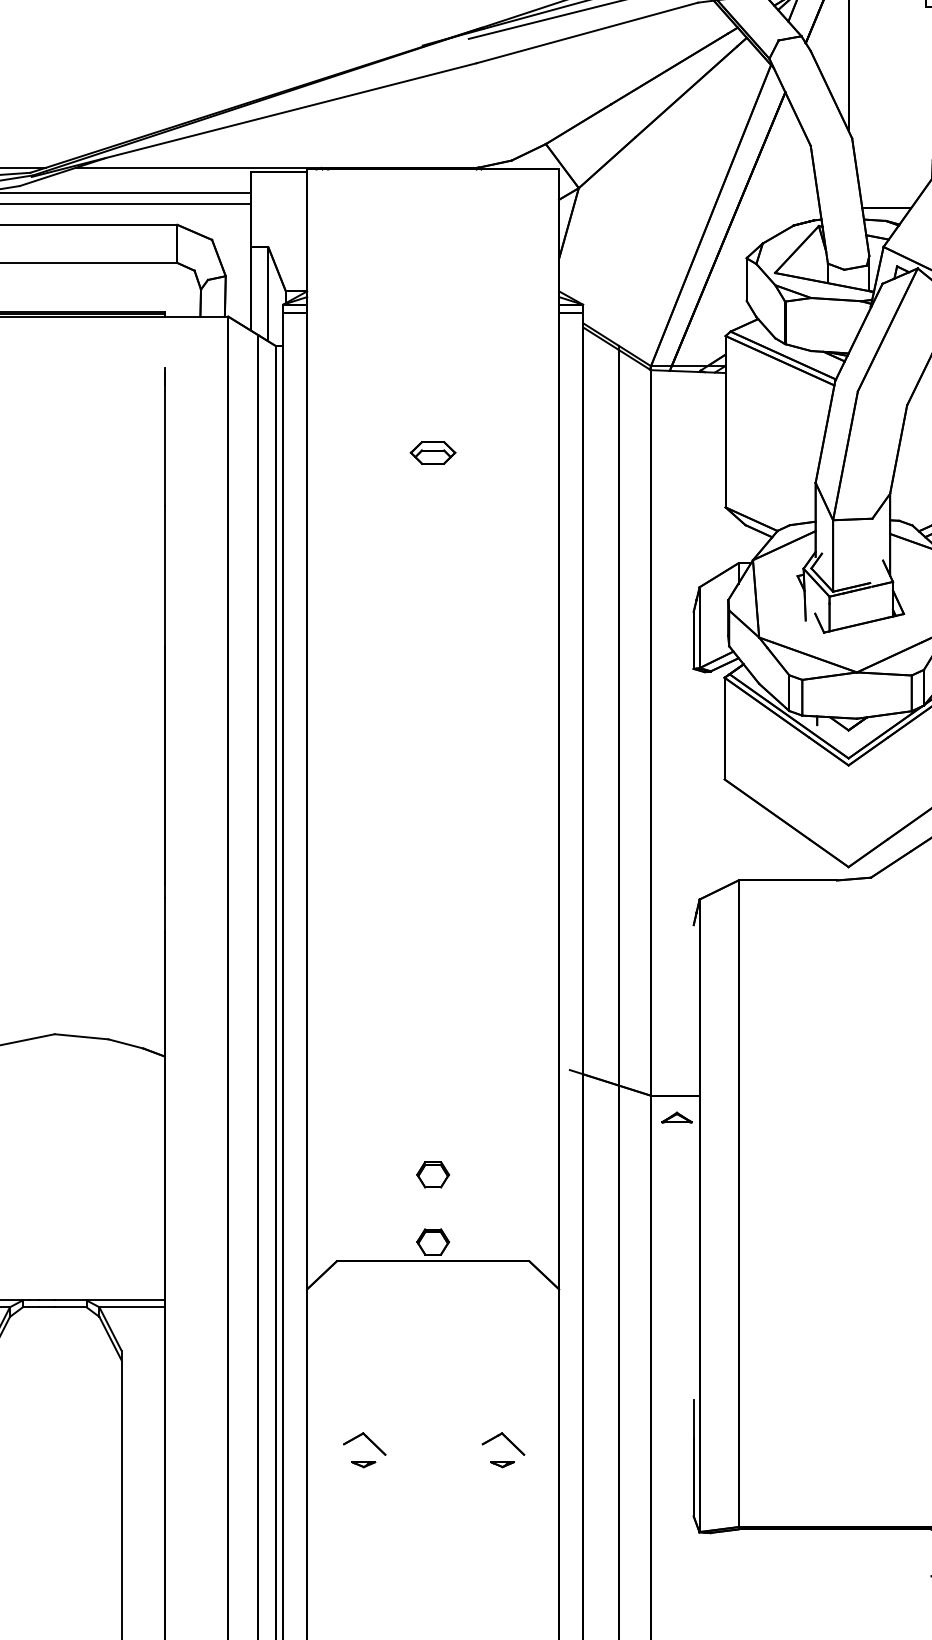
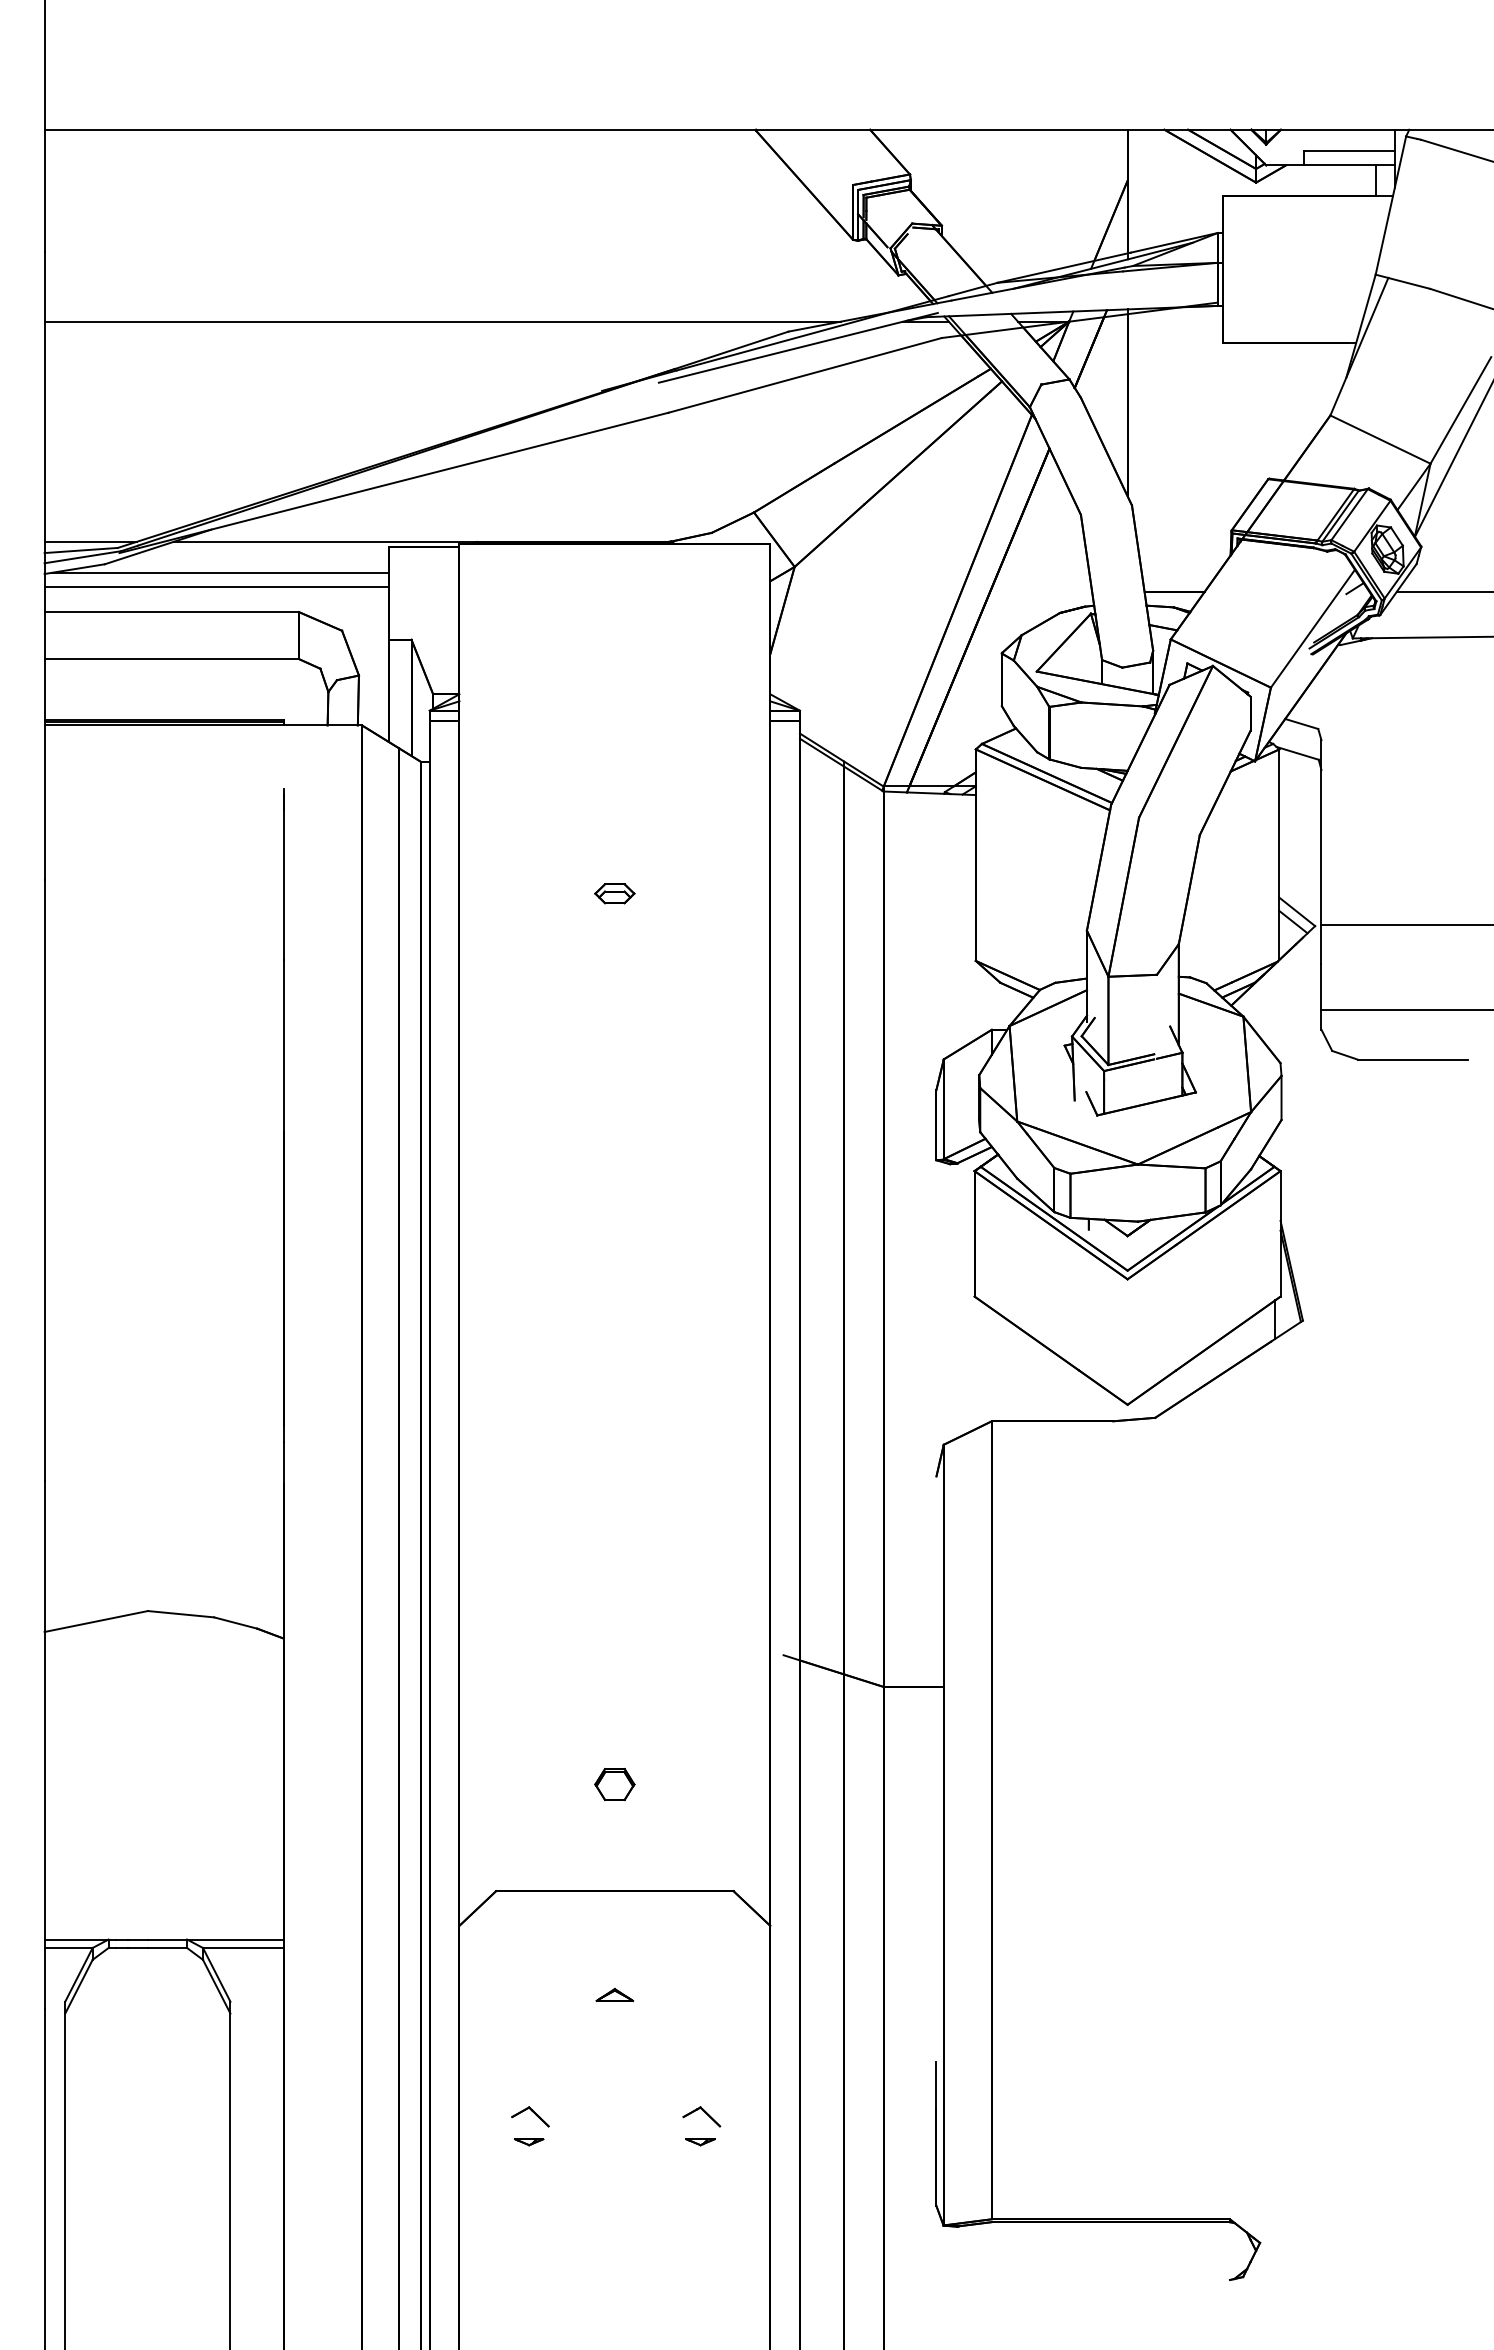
part: (432, 452) -> (614, 893), size x0.71
part: (676, 1118) -> (614, 1995), moved
part: (432, 1242) -> (614, 1867), removed
part: (364, 1443) -> (530, 2116), size x0.71
part: (503, 1443) -> (701, 2116), size x0.71

